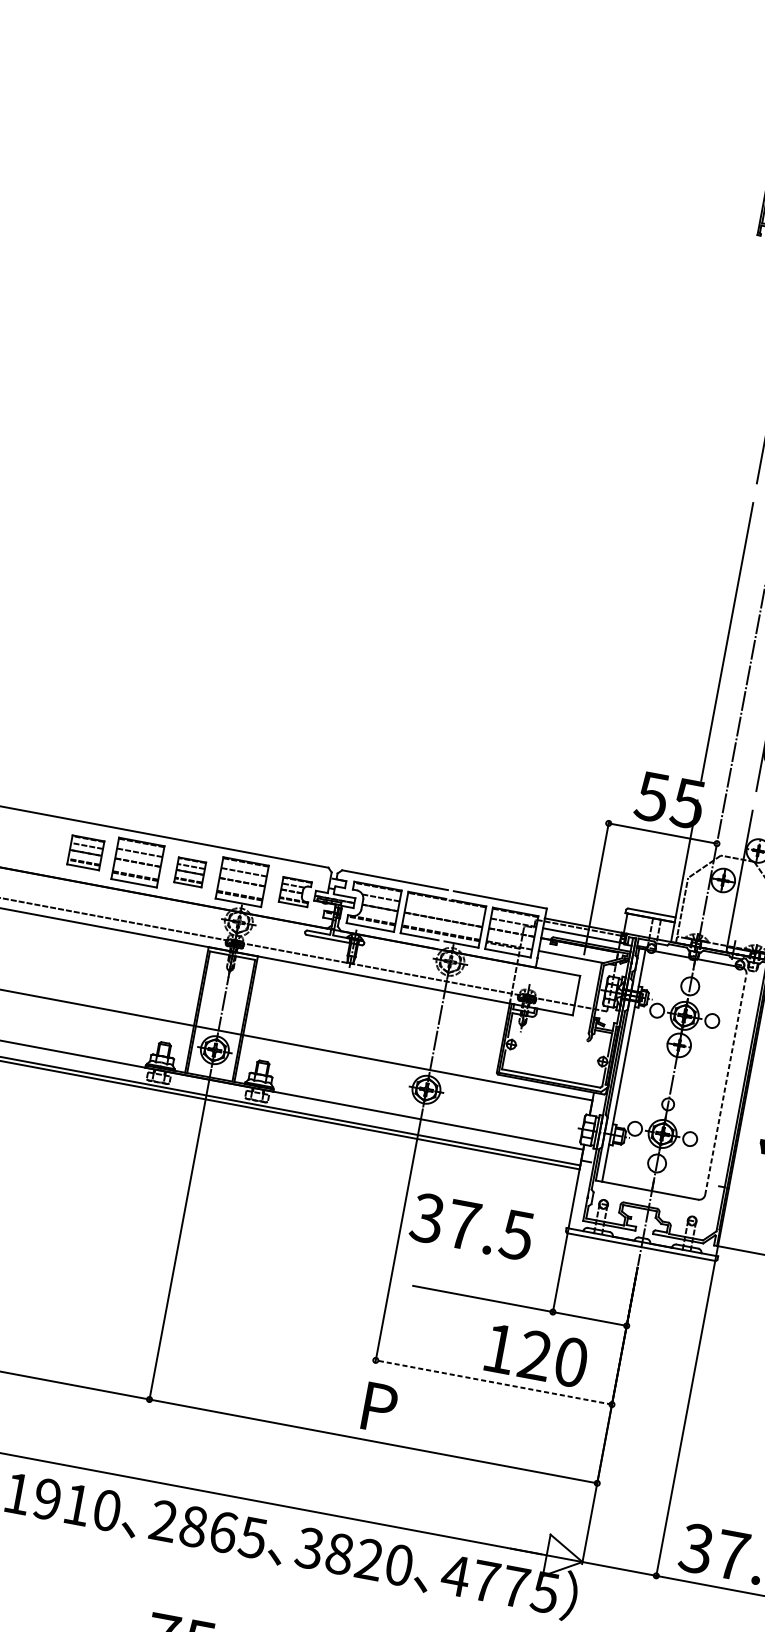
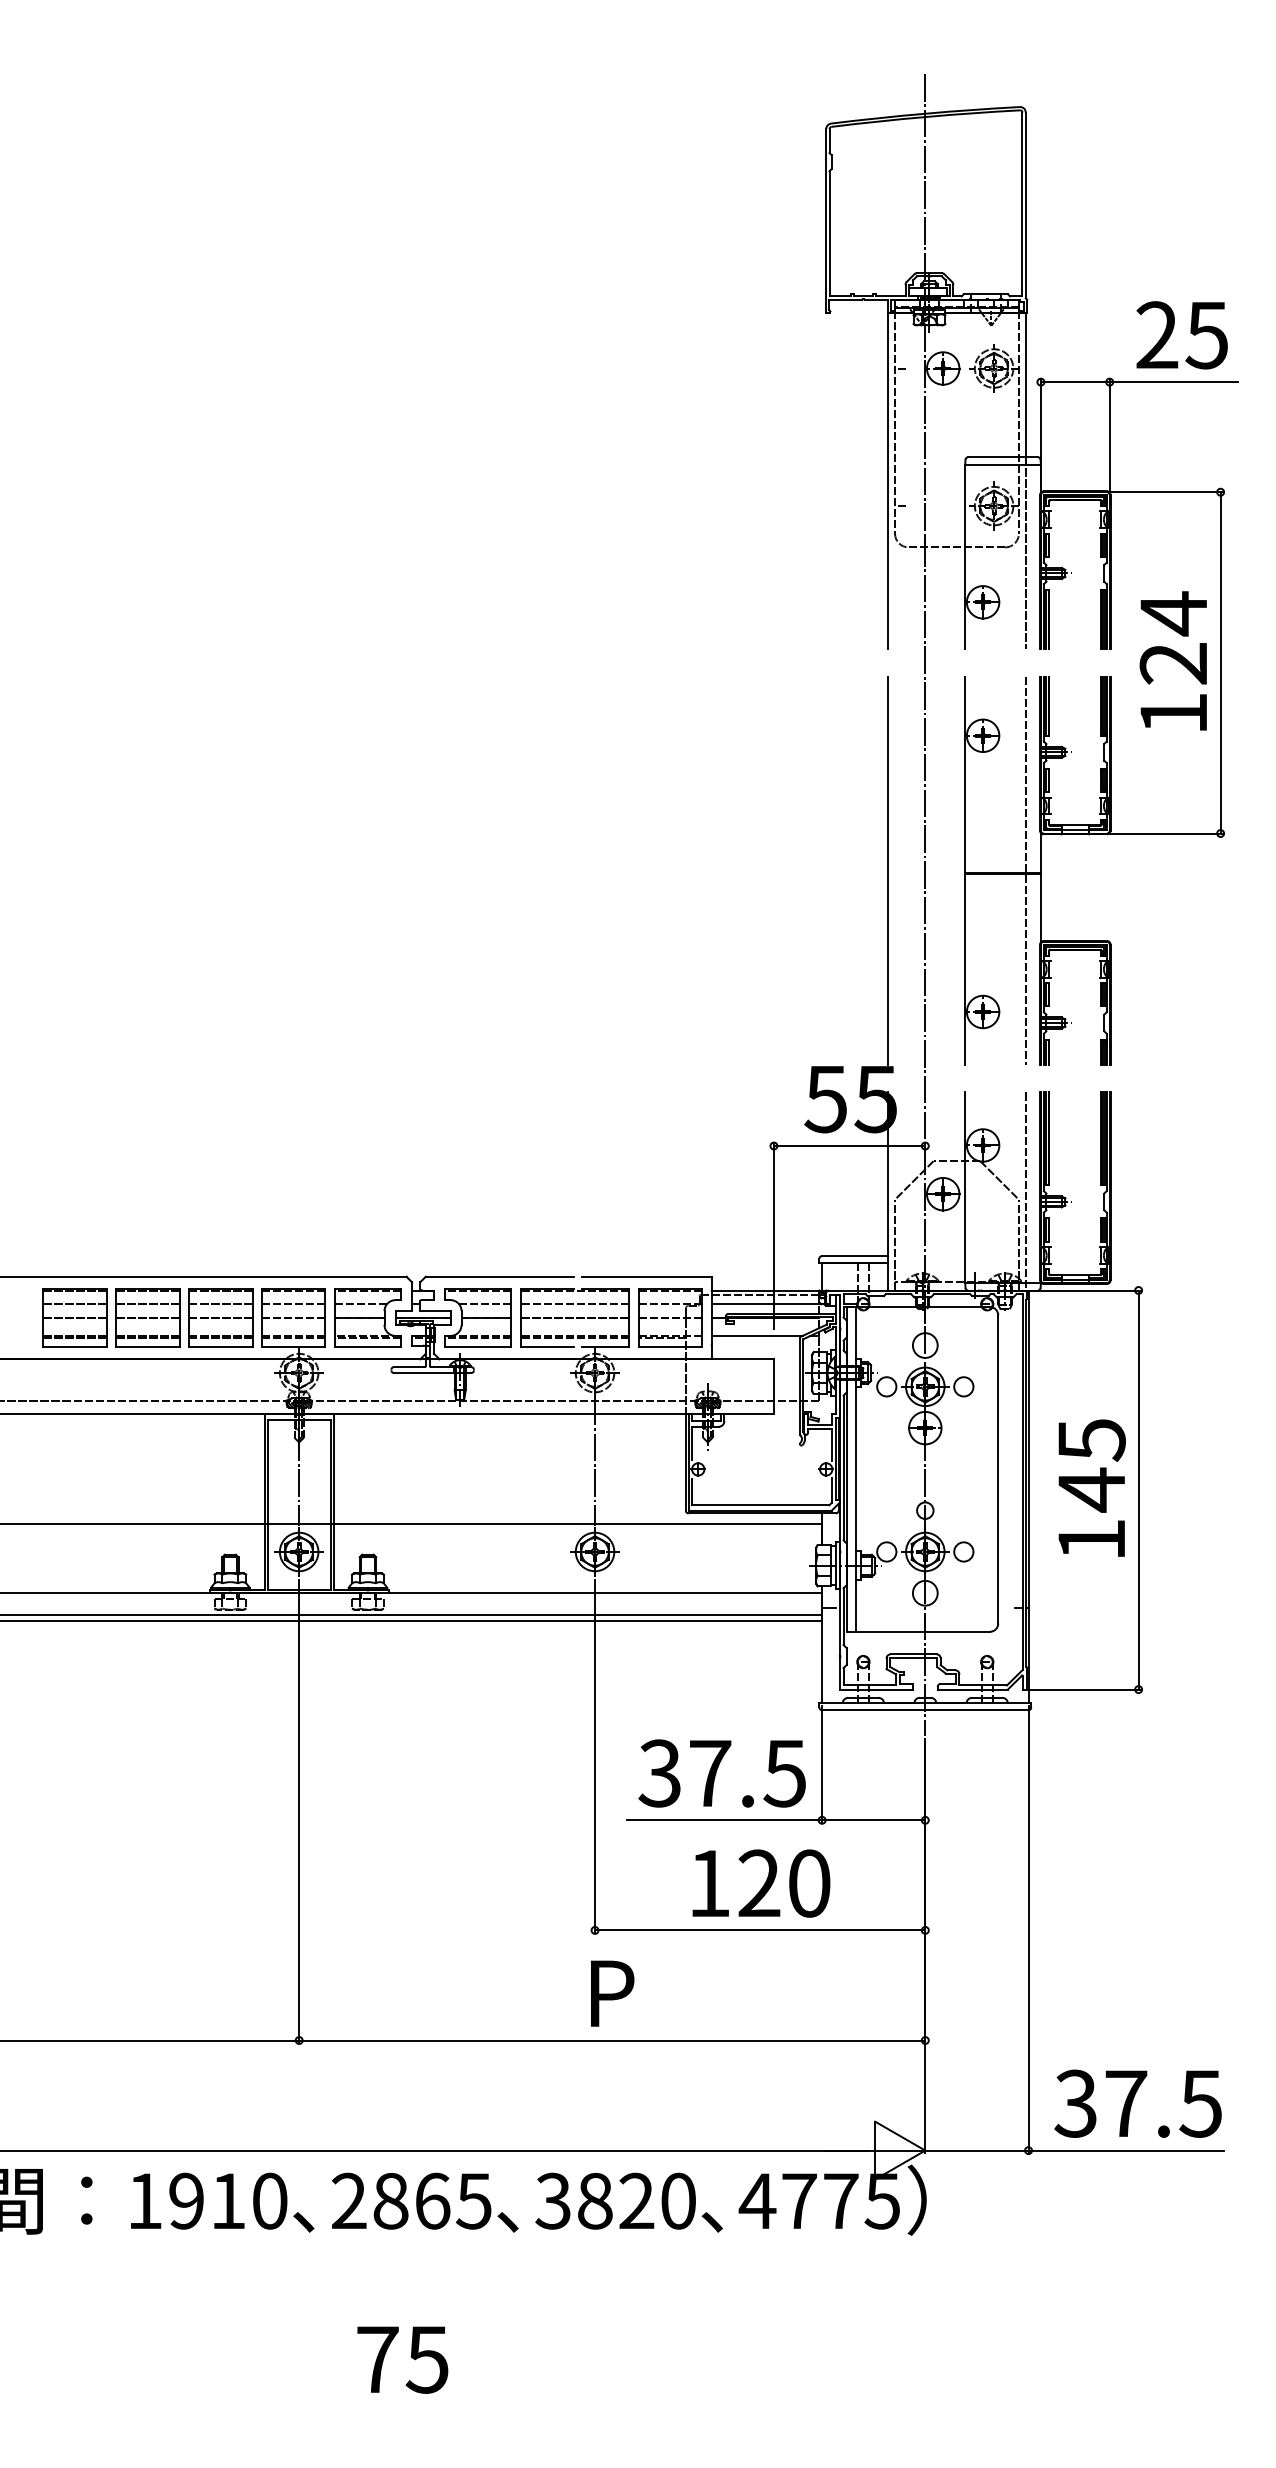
part: (85, 852) -> (74, 1317), size x1.43
part: (190, 871) -> (220, 1317), size x1.67
part: (295, 891) -> (367, 1317), size x1.67
line: (444, 910) -> (574, 1304), added
line: (726, 1084) -> (998, 1468), dashed -> solid
text: (471, 1226) -> (721, 1773), moved
text: (536, 1355) -> (761, 1883), moved
line: (493, 1382) -> (759, 1930), dashed -> solid

